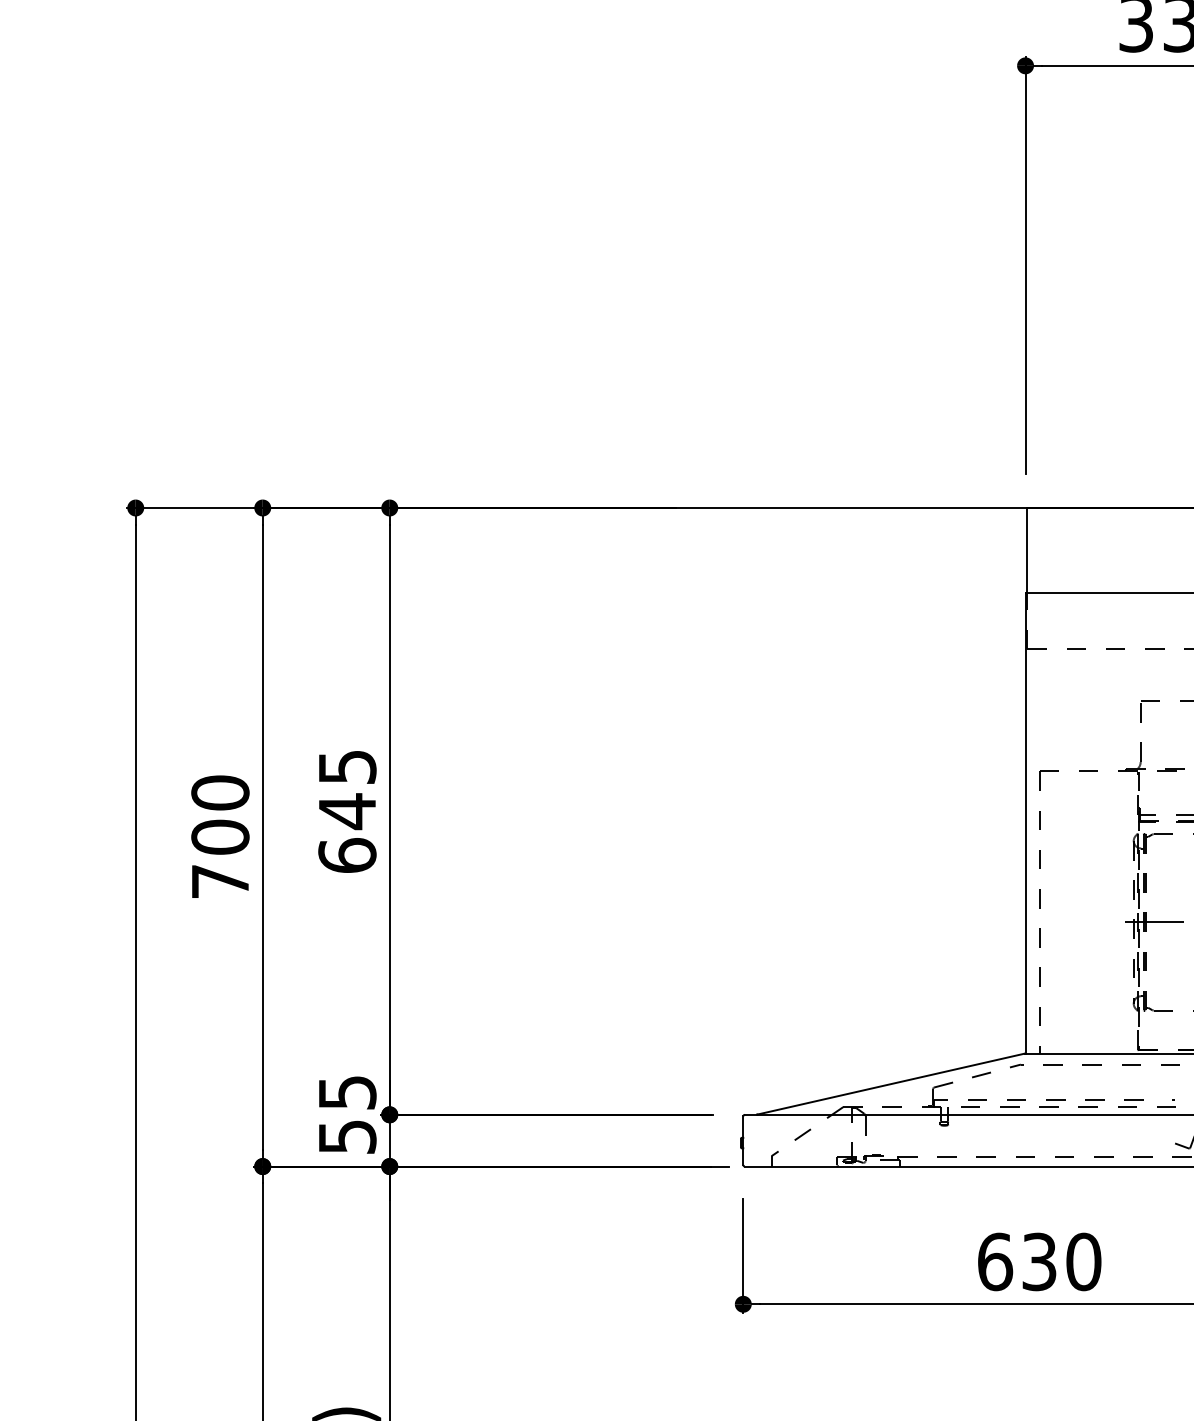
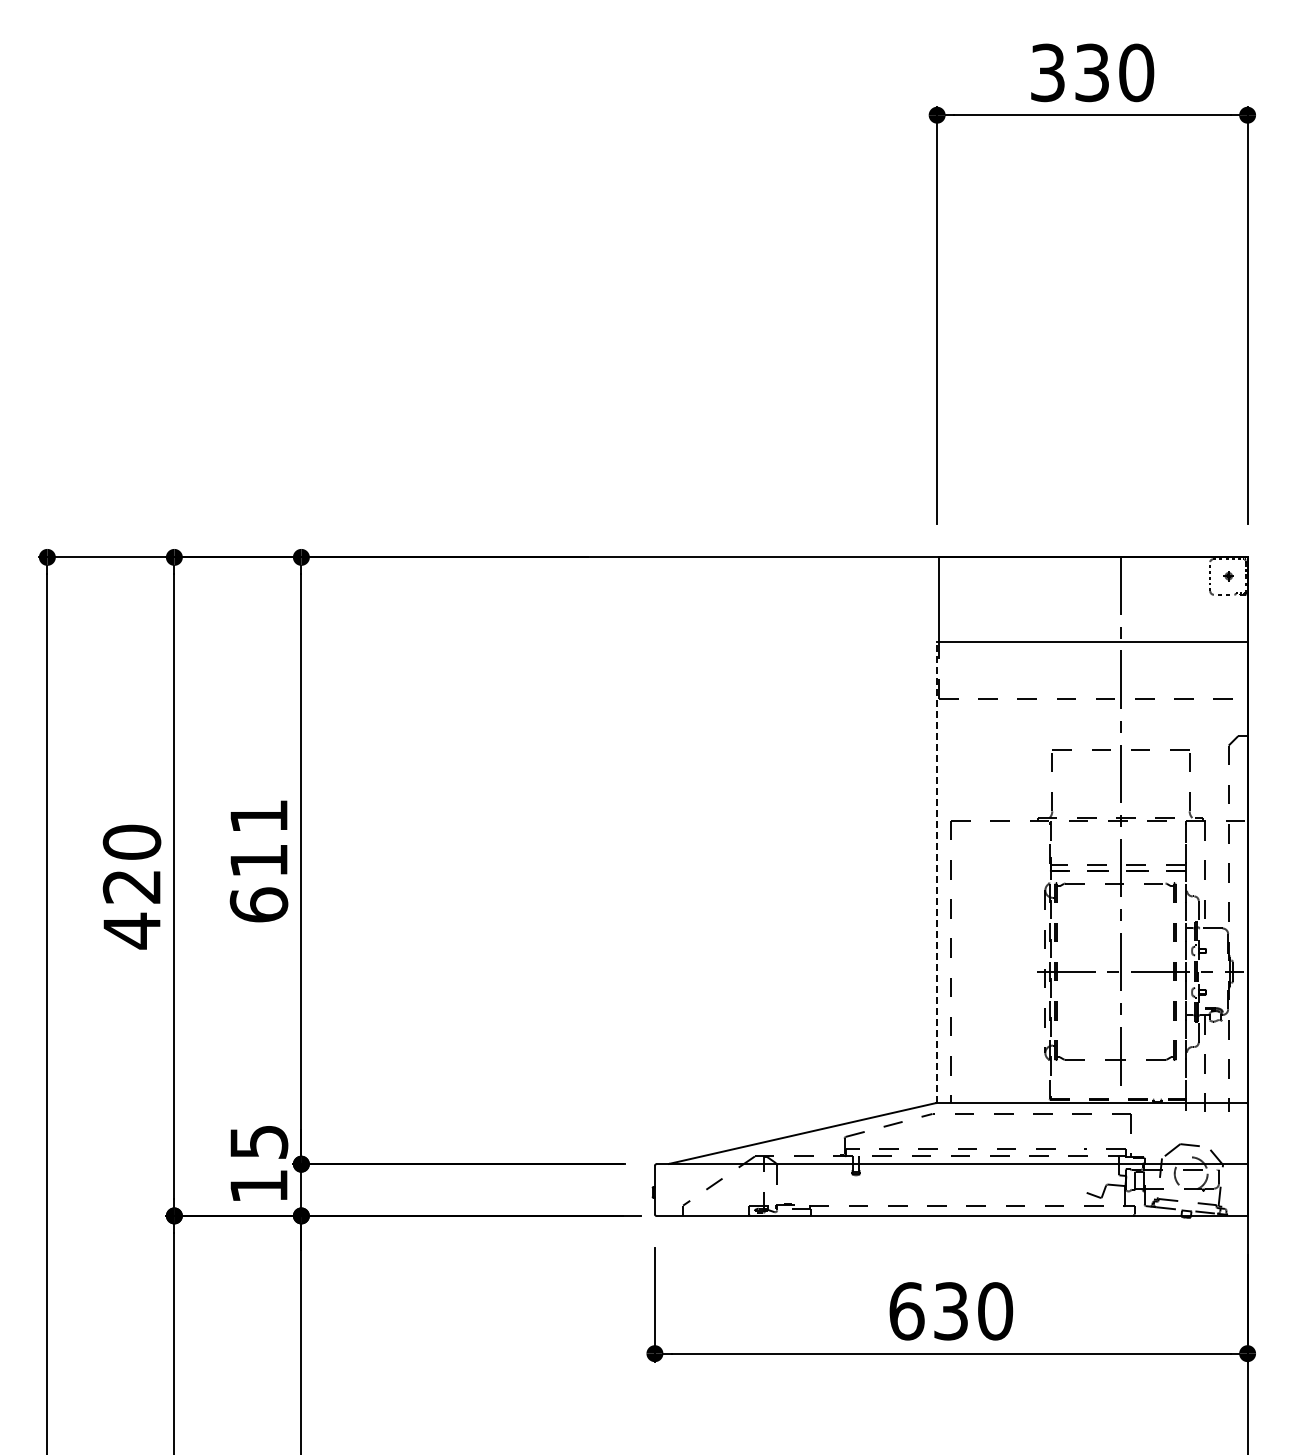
text: (347, 790) -> (259, 839), 645 -> 611
line: (1025, 823) -> (937, 872), solid -> dashed
text: (219, 860) -> (131, 909), 700 -> 420
text: (347, 1137) -> (259, 1186), 55 -> 15

